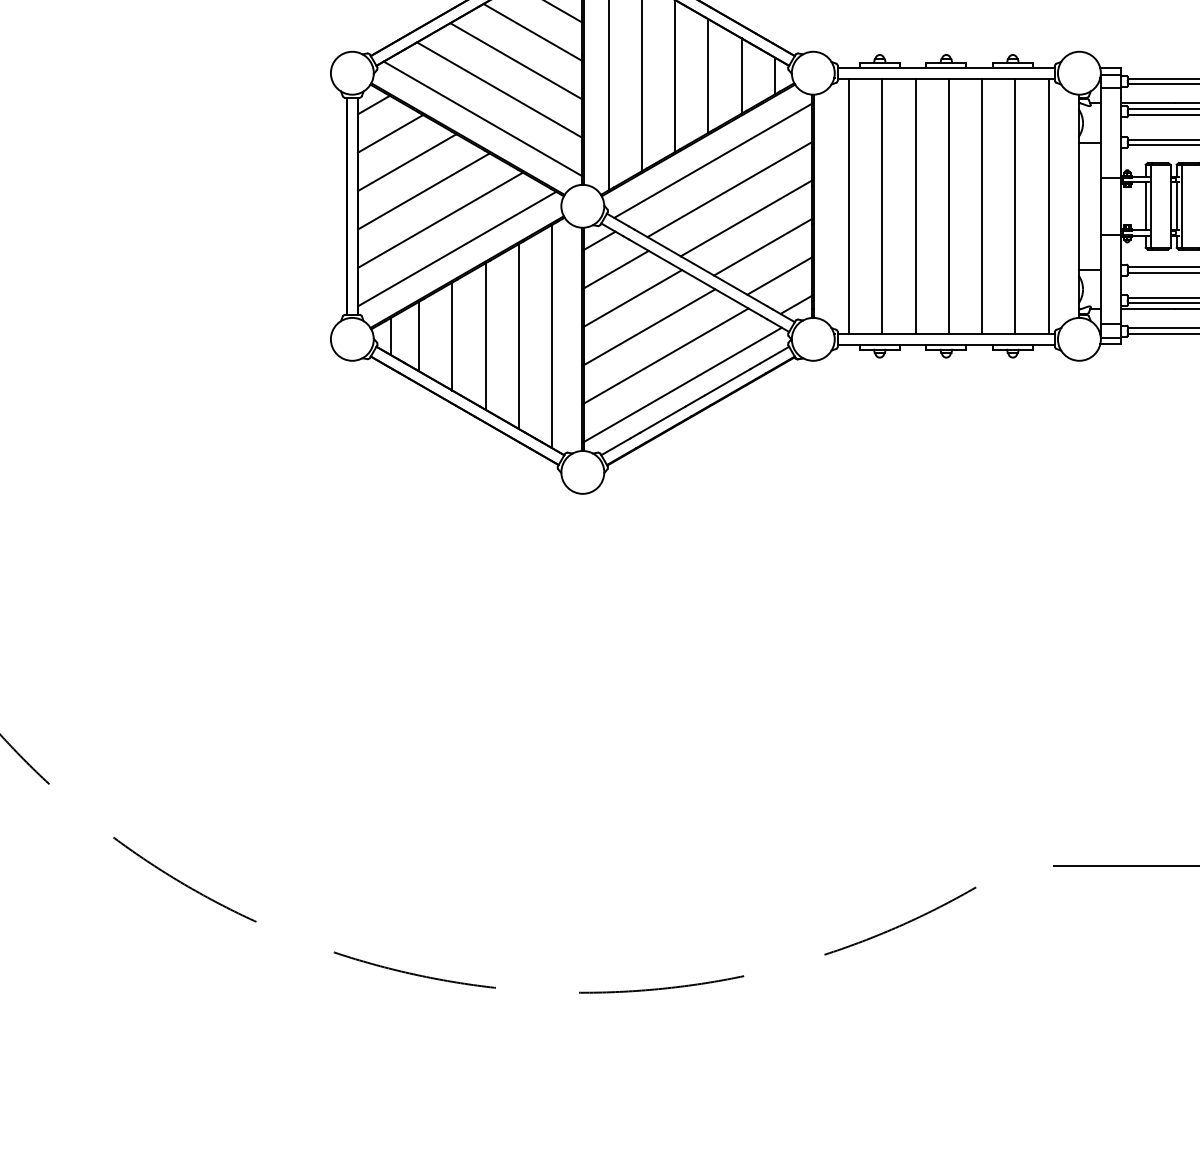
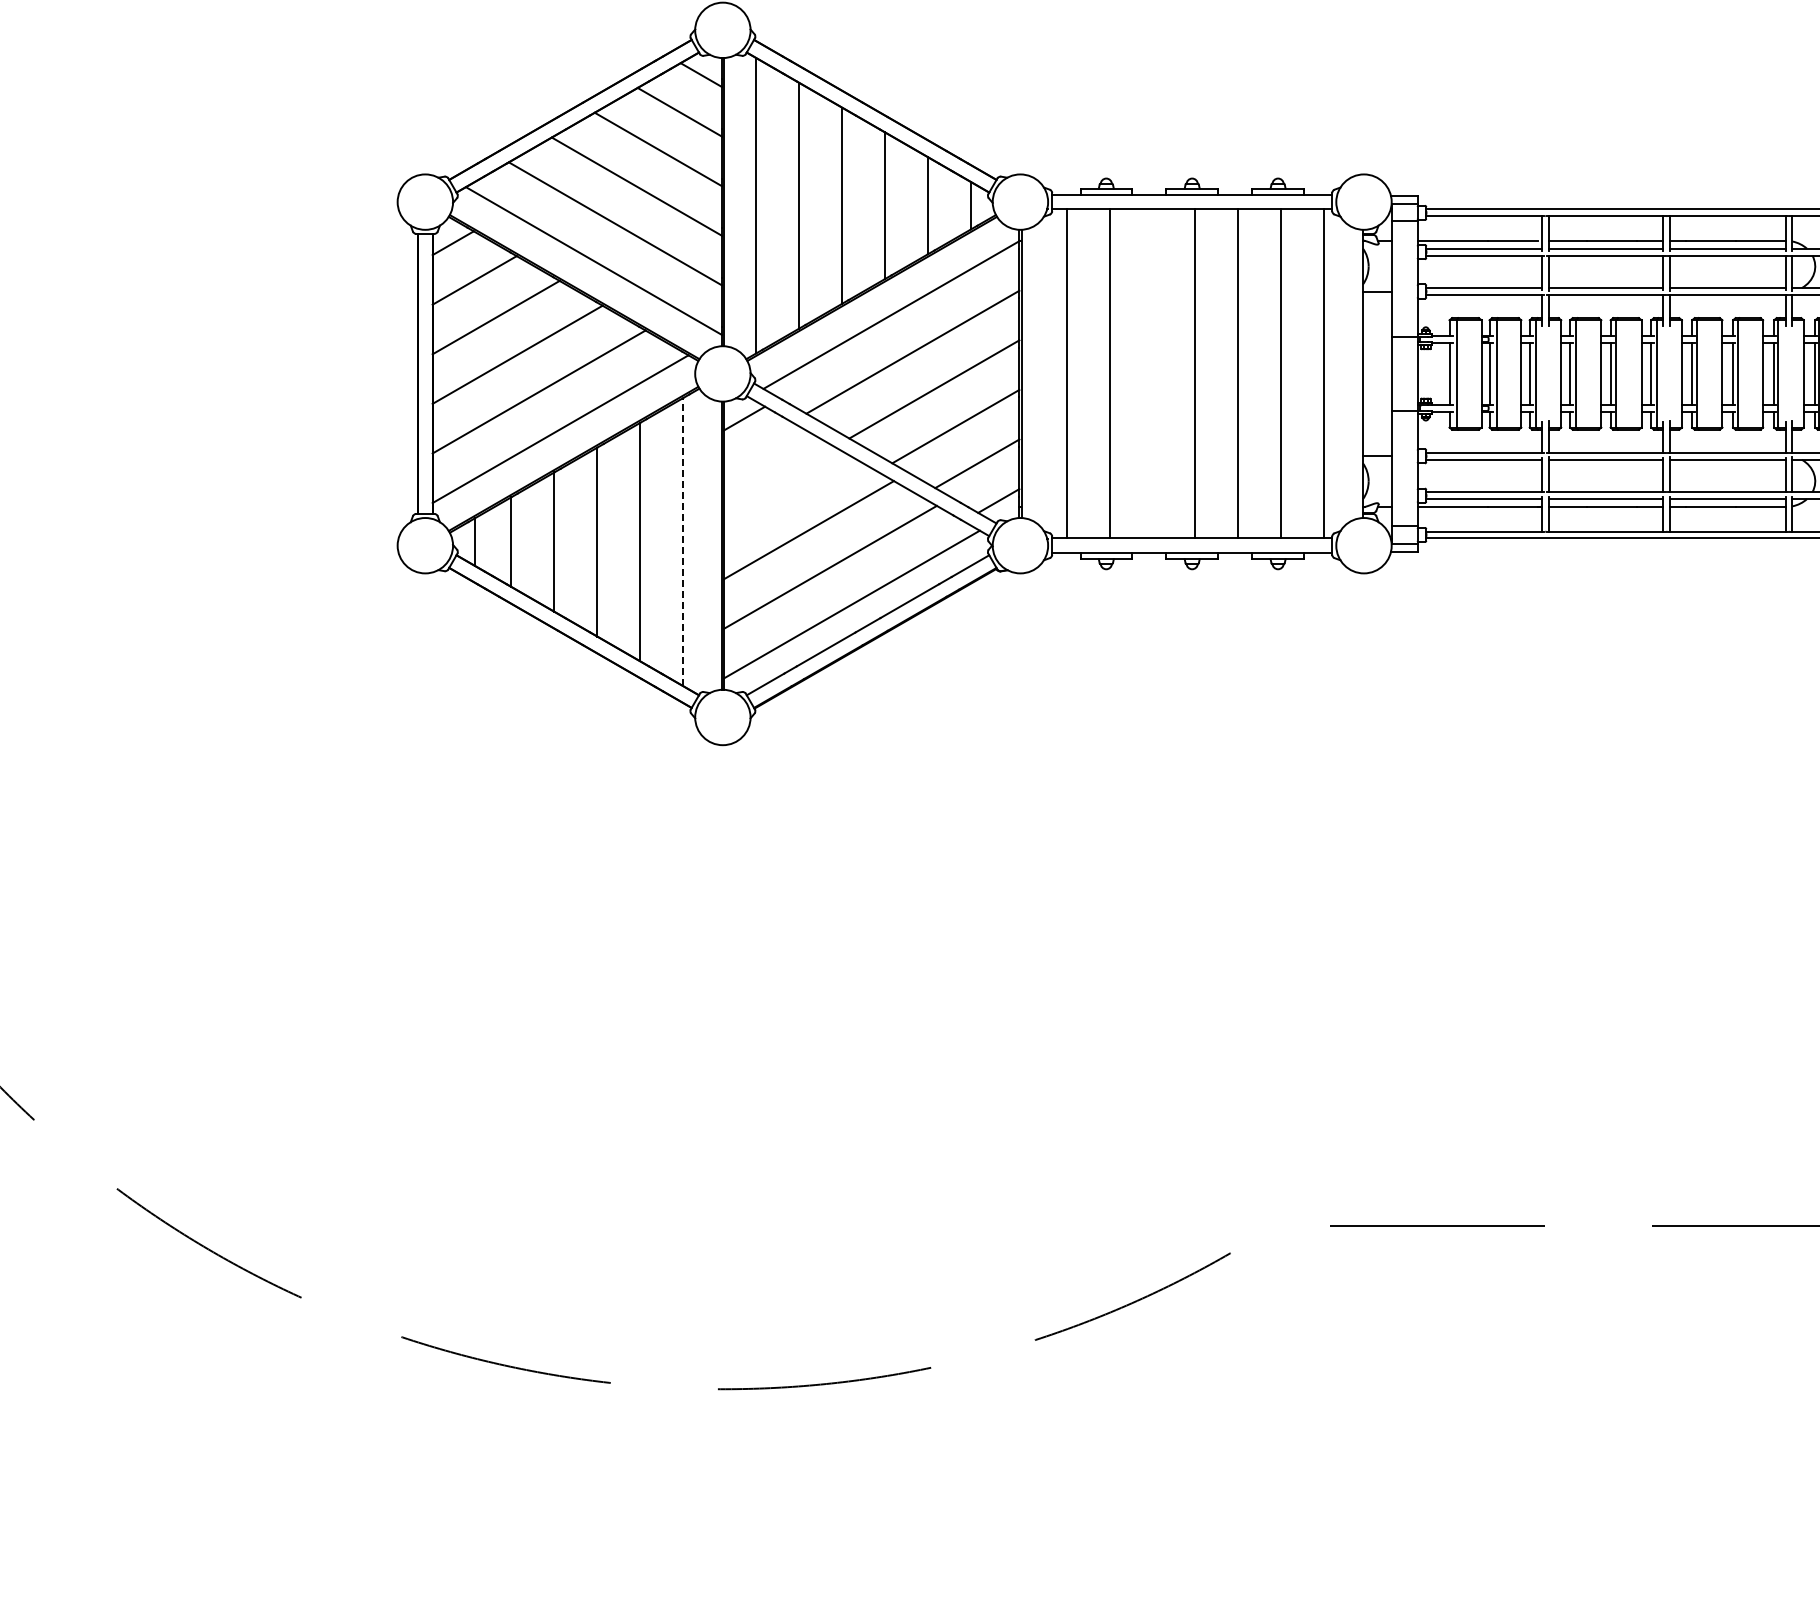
line: (915, 205) -> (1152, 373), removed
line: (615, 269) -> (765, 455), removed
line: (632, 298) -> (787, 492), removed
line: (552, 336) -> (683, 541), solid -> dashed

